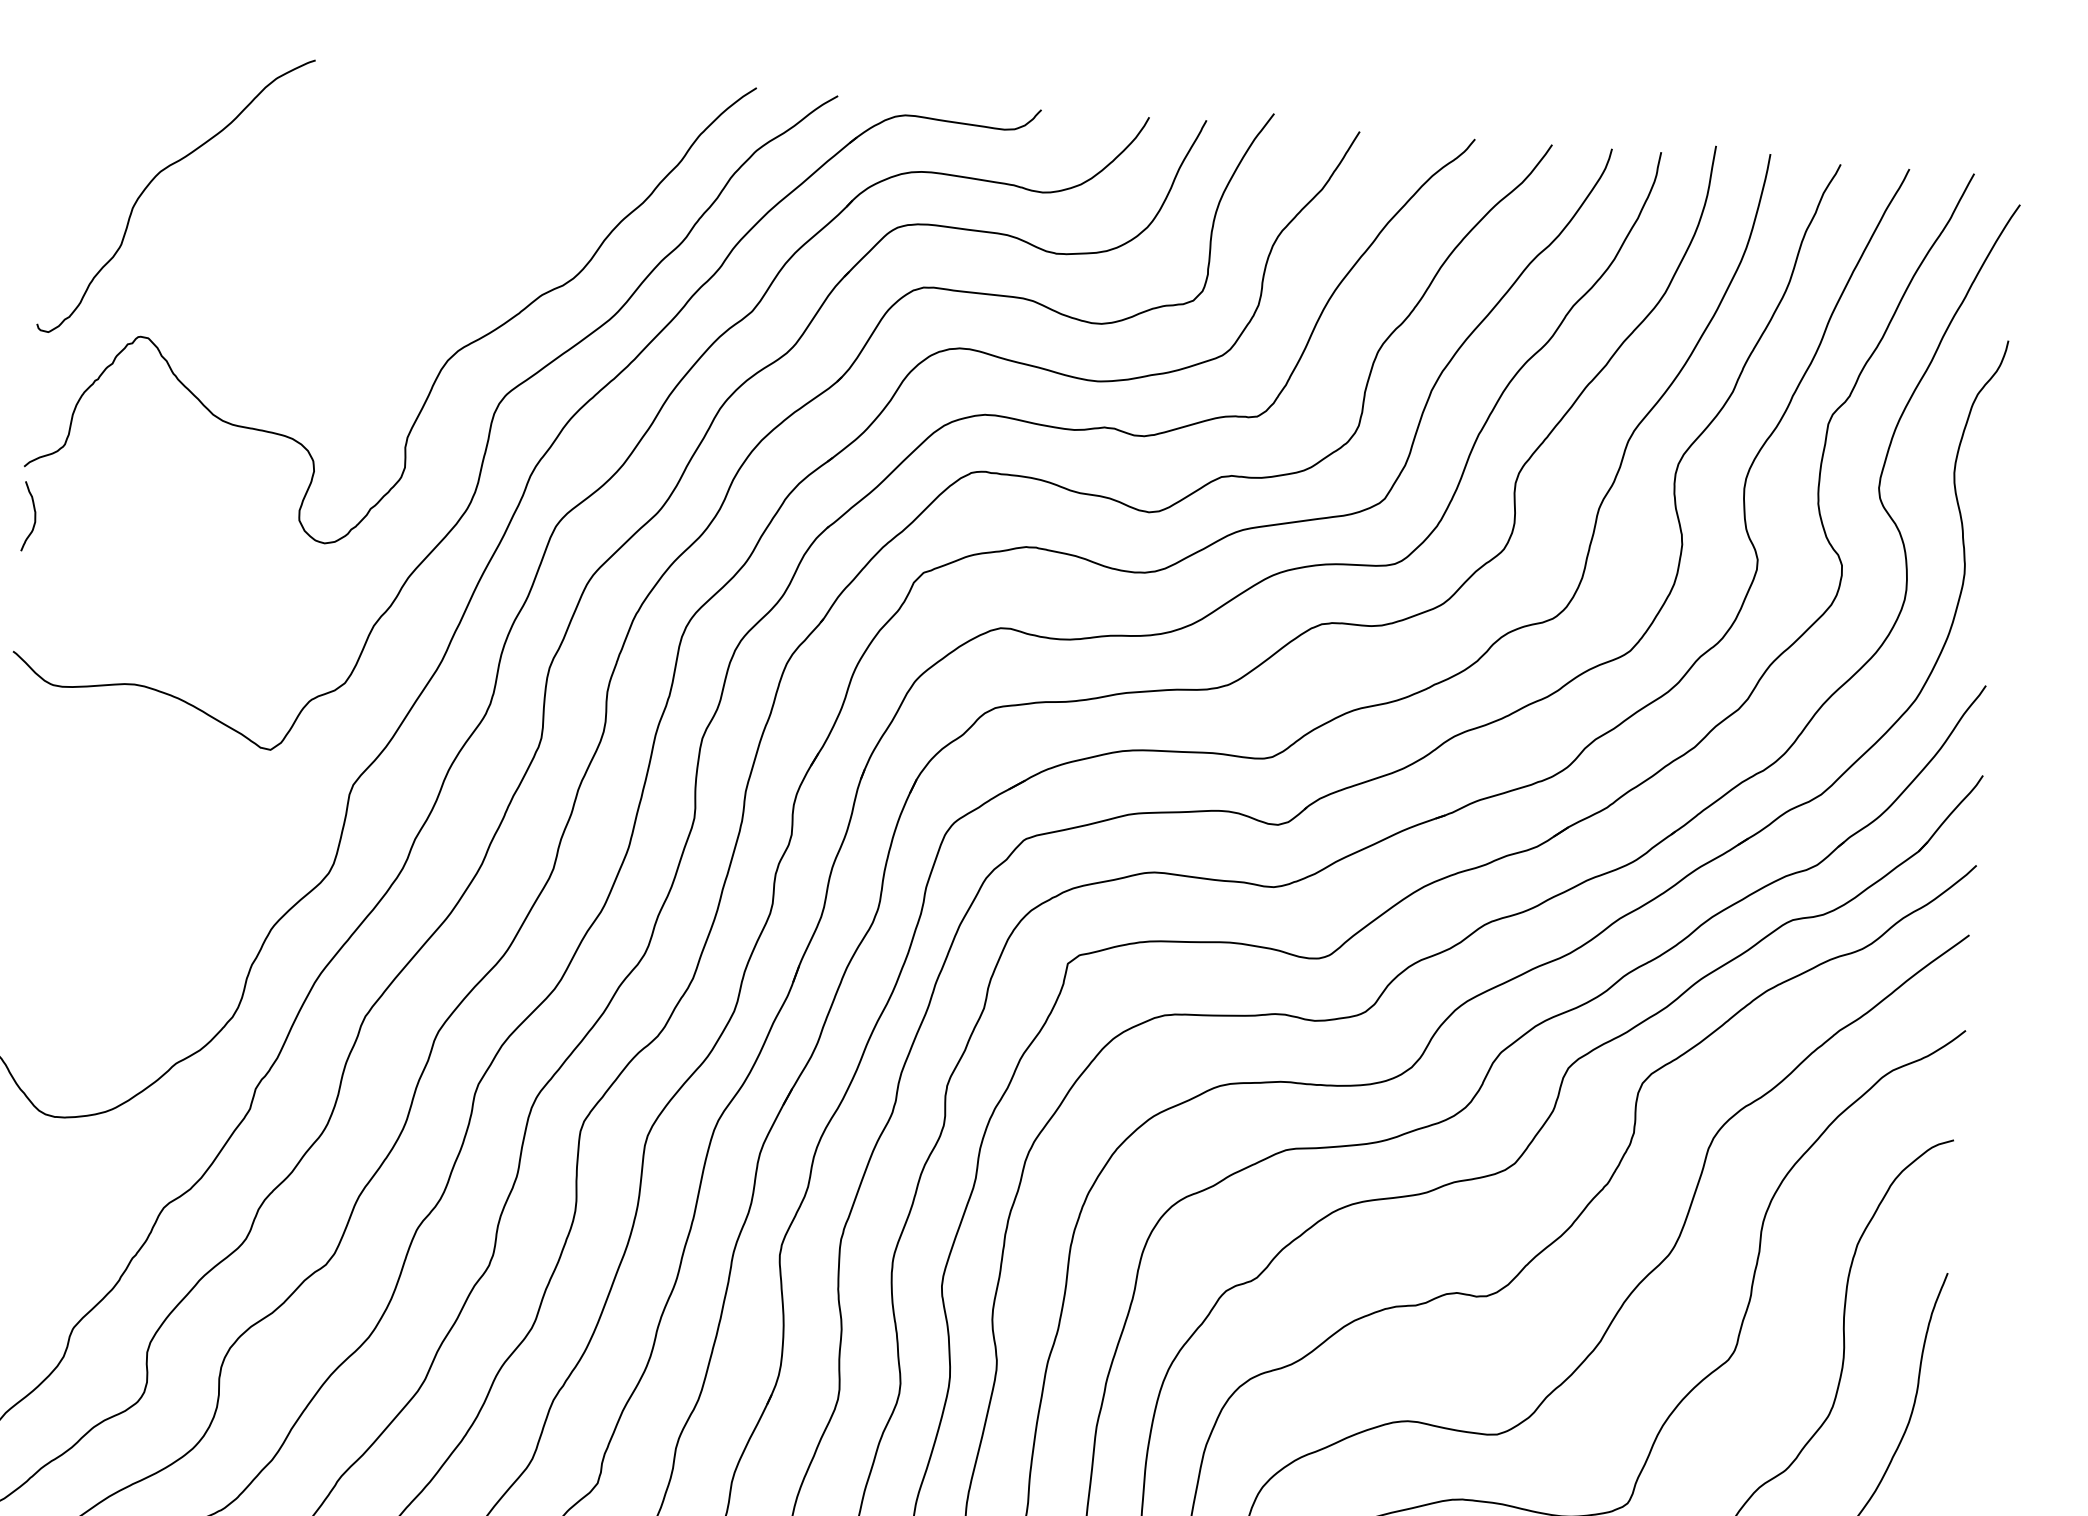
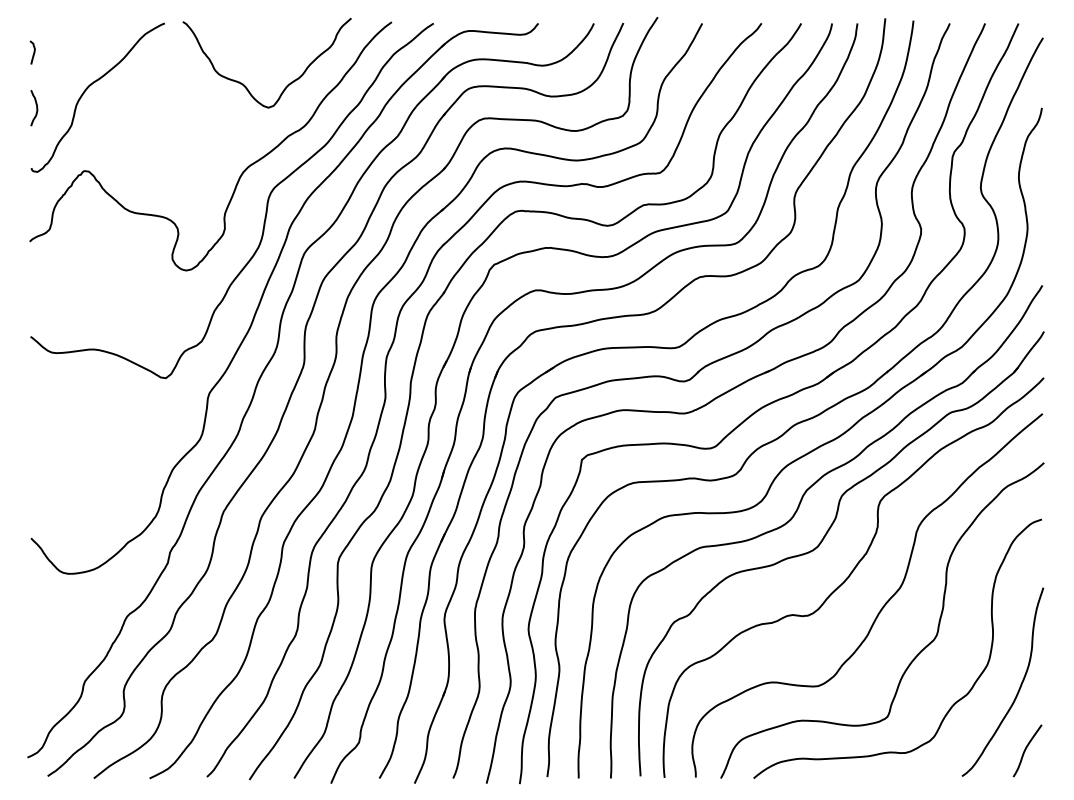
curve: (56, 99) -> (33, 52), added
curve: (547, 193) -> (288, 83), added
curve: (33, 517) -> (36, 108), moved

